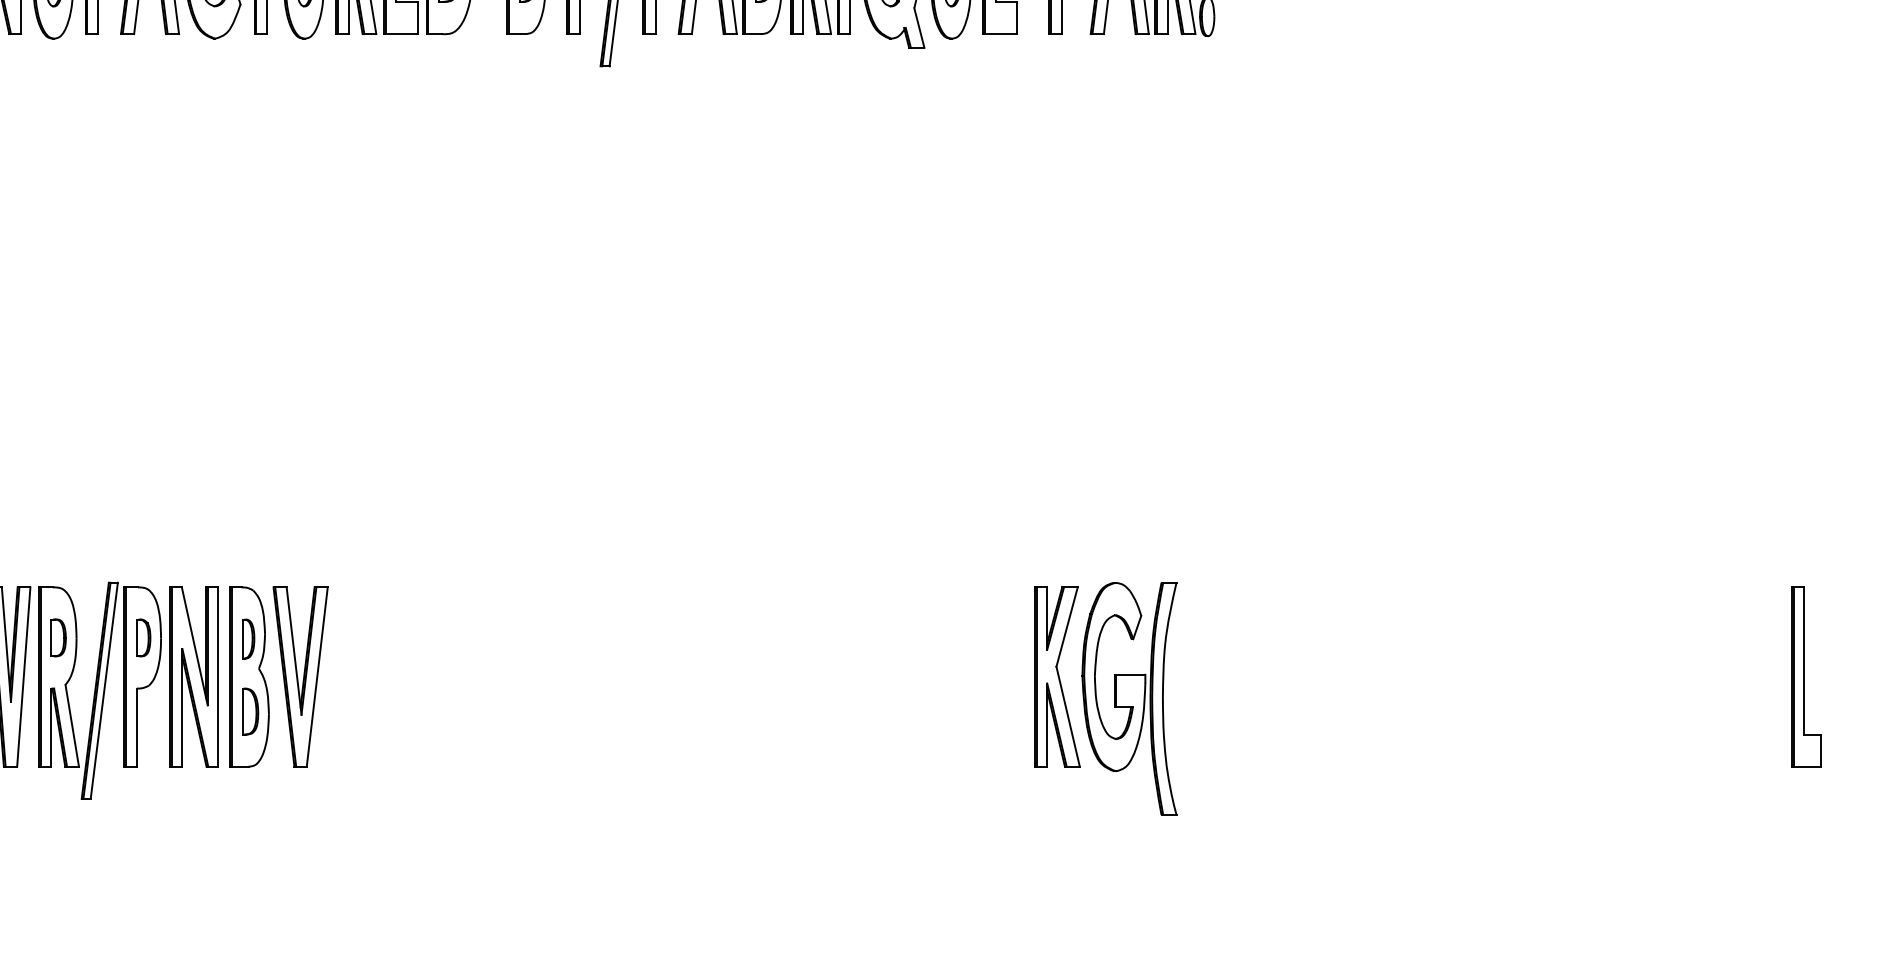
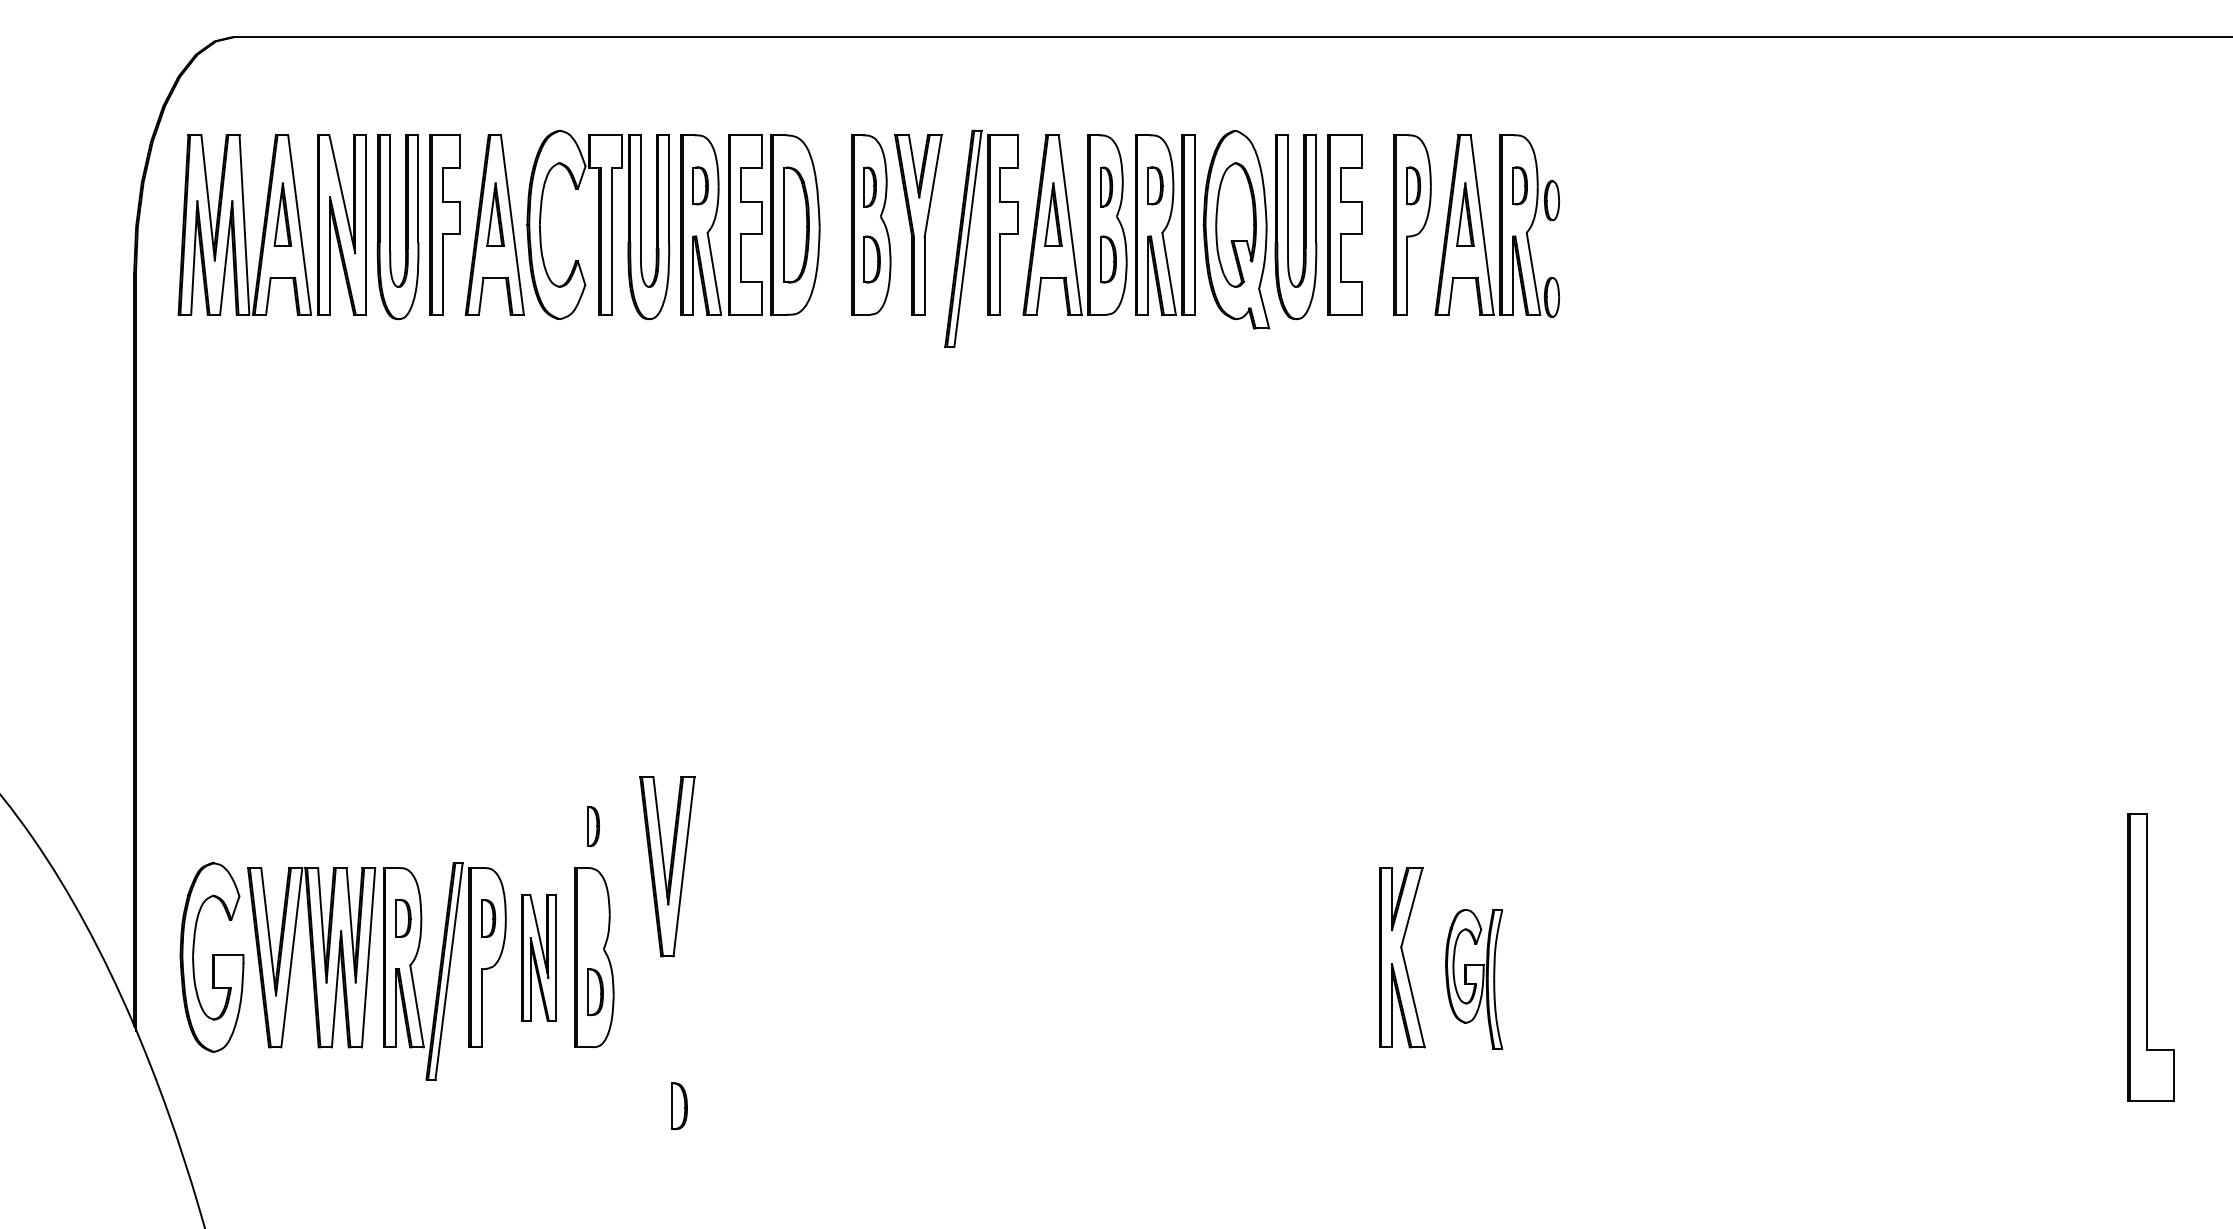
part: (248, 638) -> (593, 826), moved
part: (193, 676) -> (538, 957), size x0.7
part: (300, 676) -> (667, 866), moved
part: (1806, 676) -> (2151, 957), size x1.6
part: (1128, 698) -> (1473, 979), size x0.6
part: (334, 825) -> (679, 1106), added

